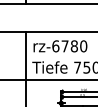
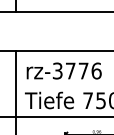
text: (69, 46) -> (76, 71), rz-6780 -> rz-3776

